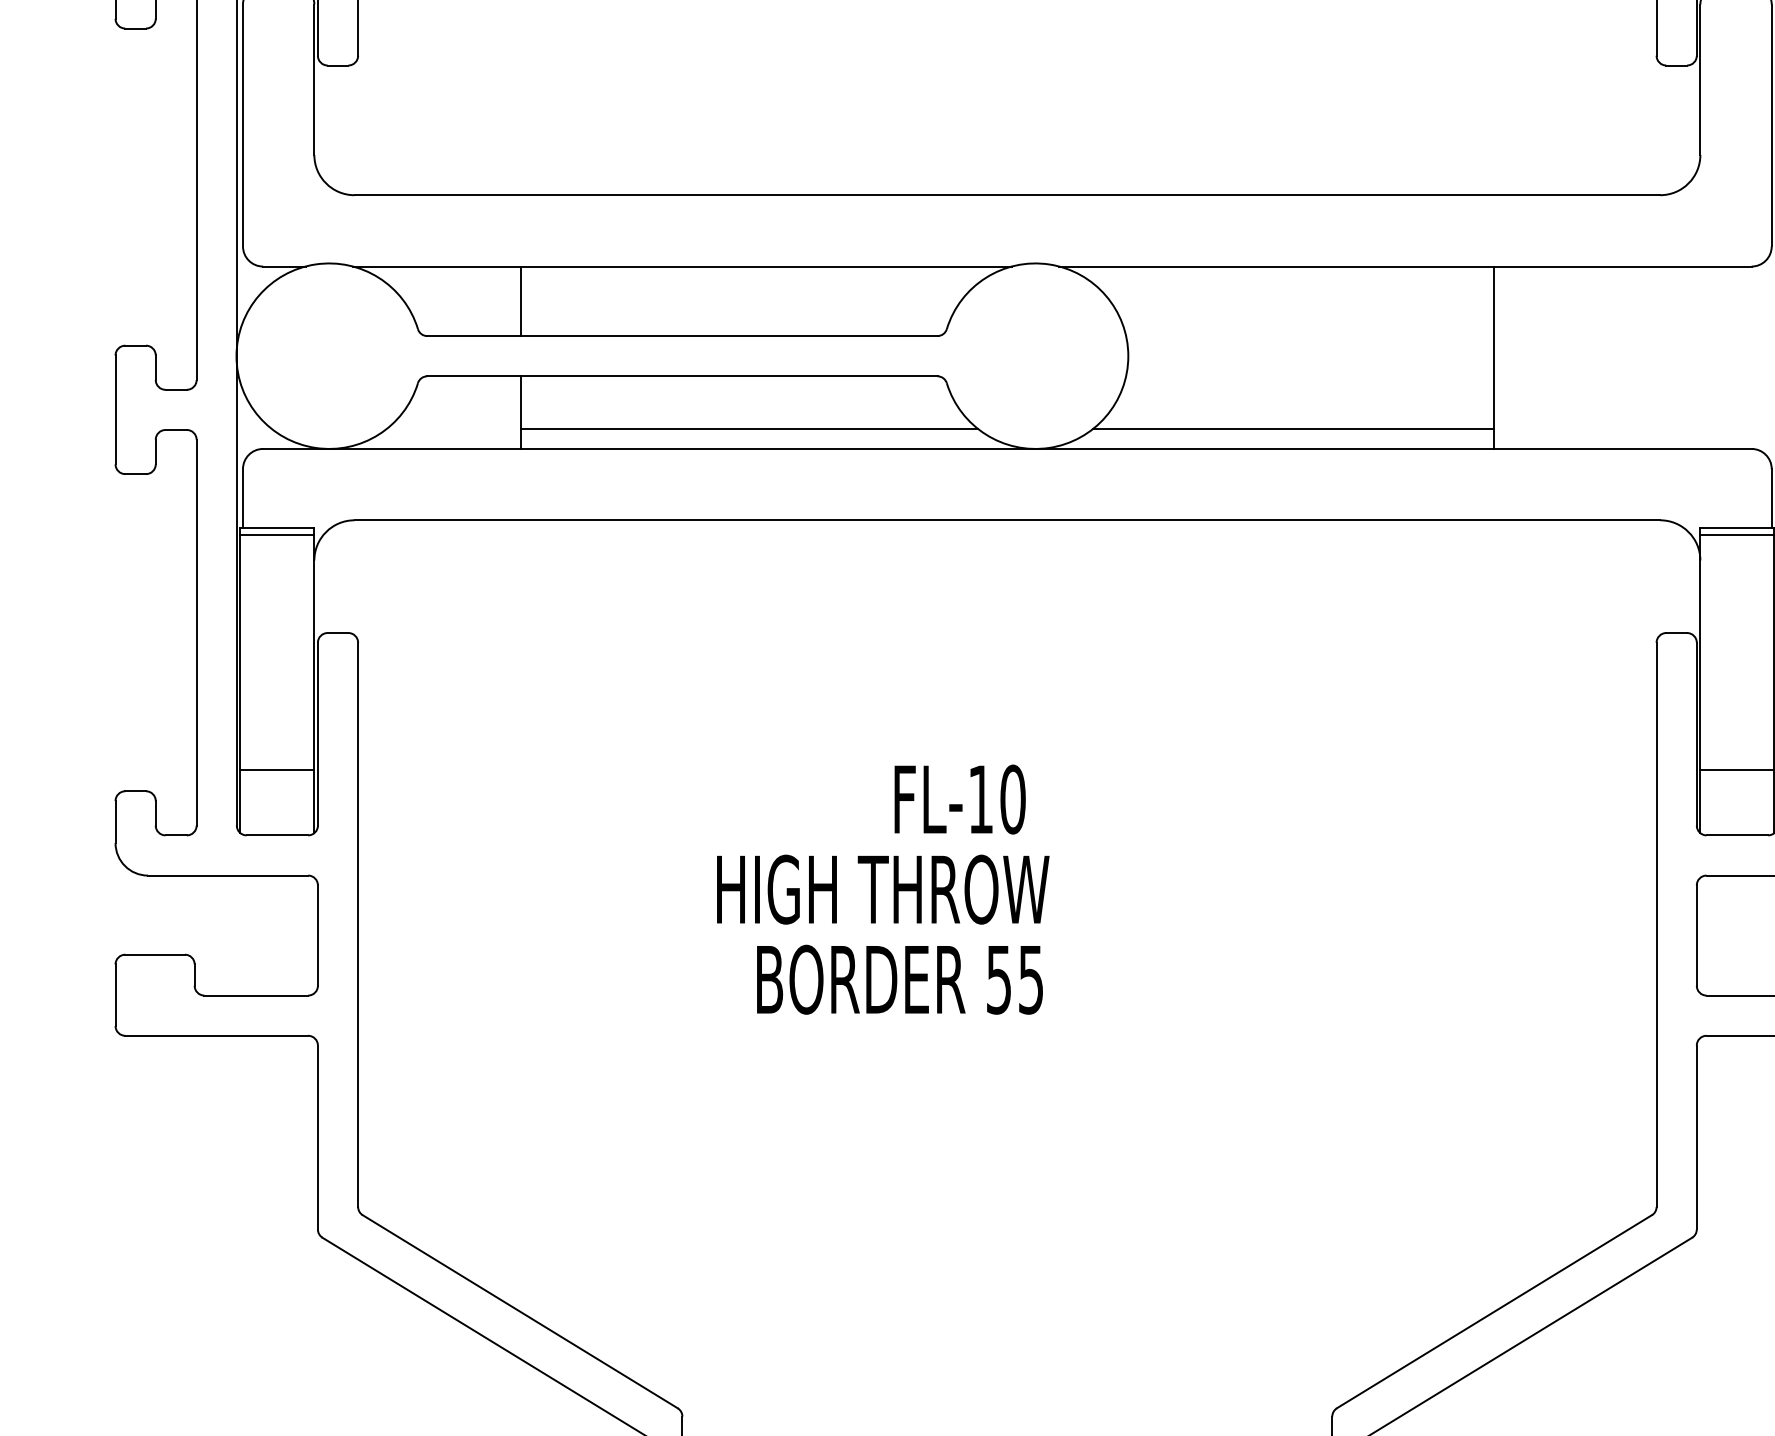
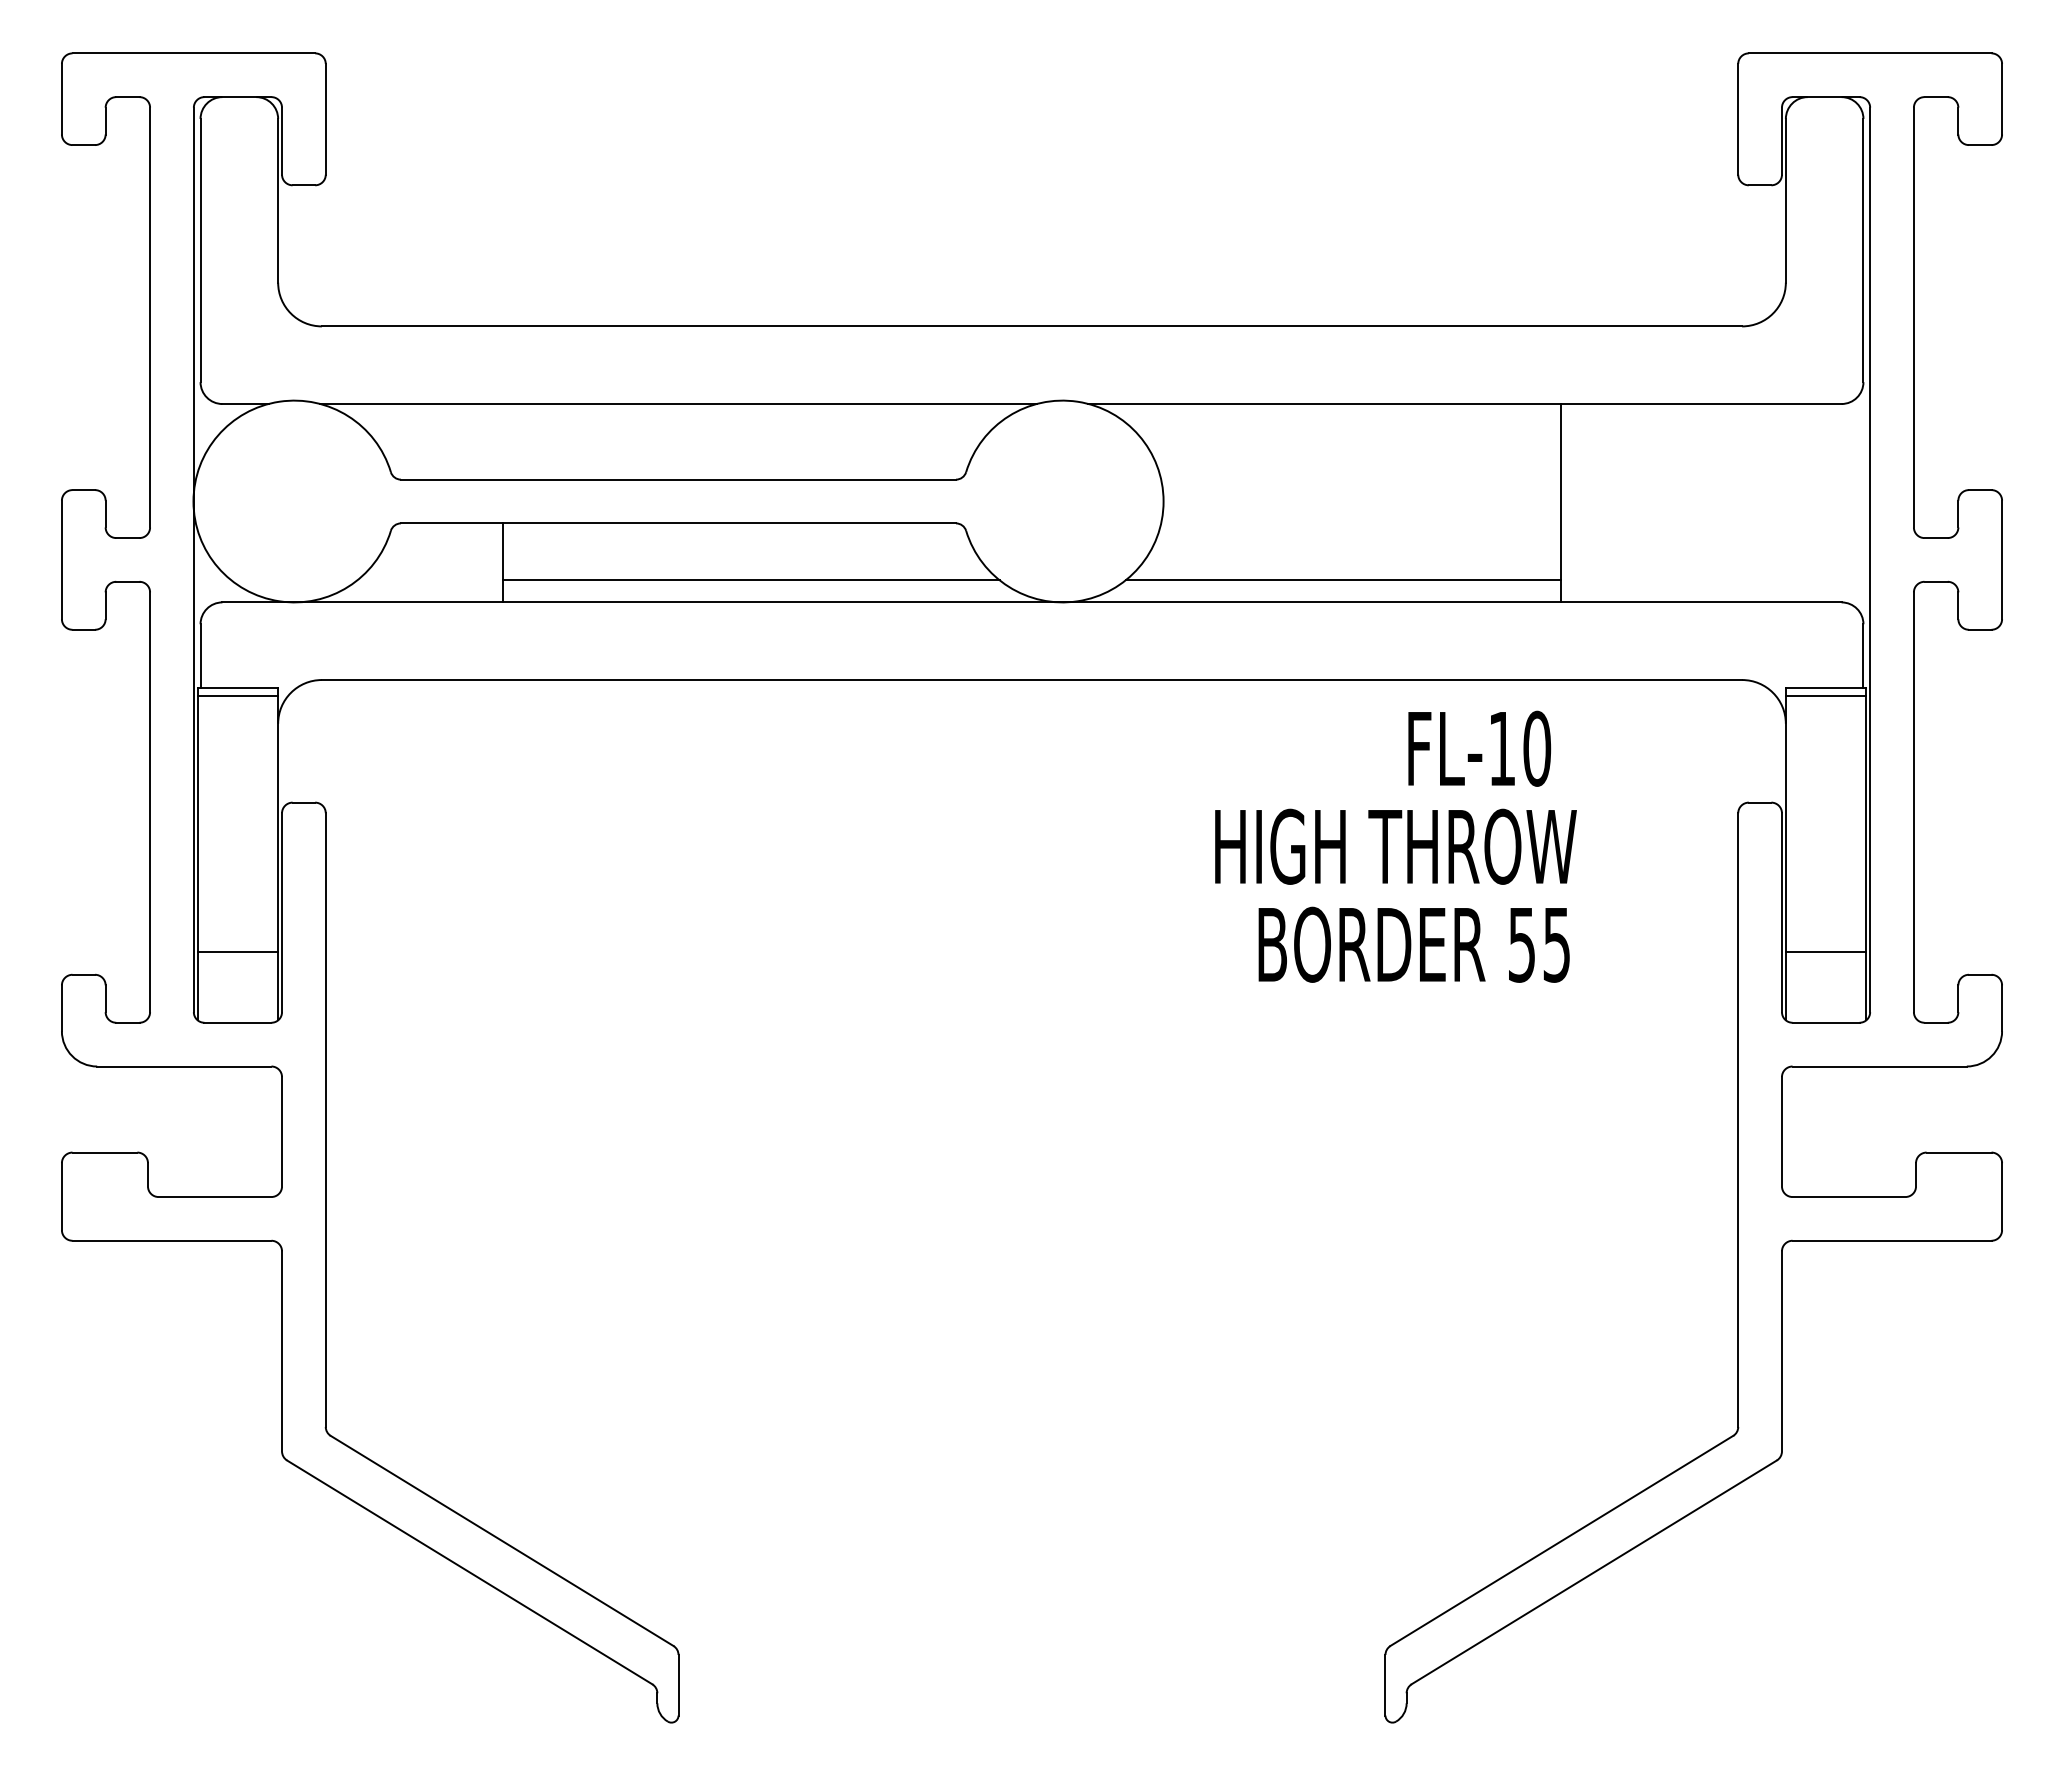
line: (520, 301) -> (502, 441), removed
text: (882, 889) -> (1395, 846), moved

